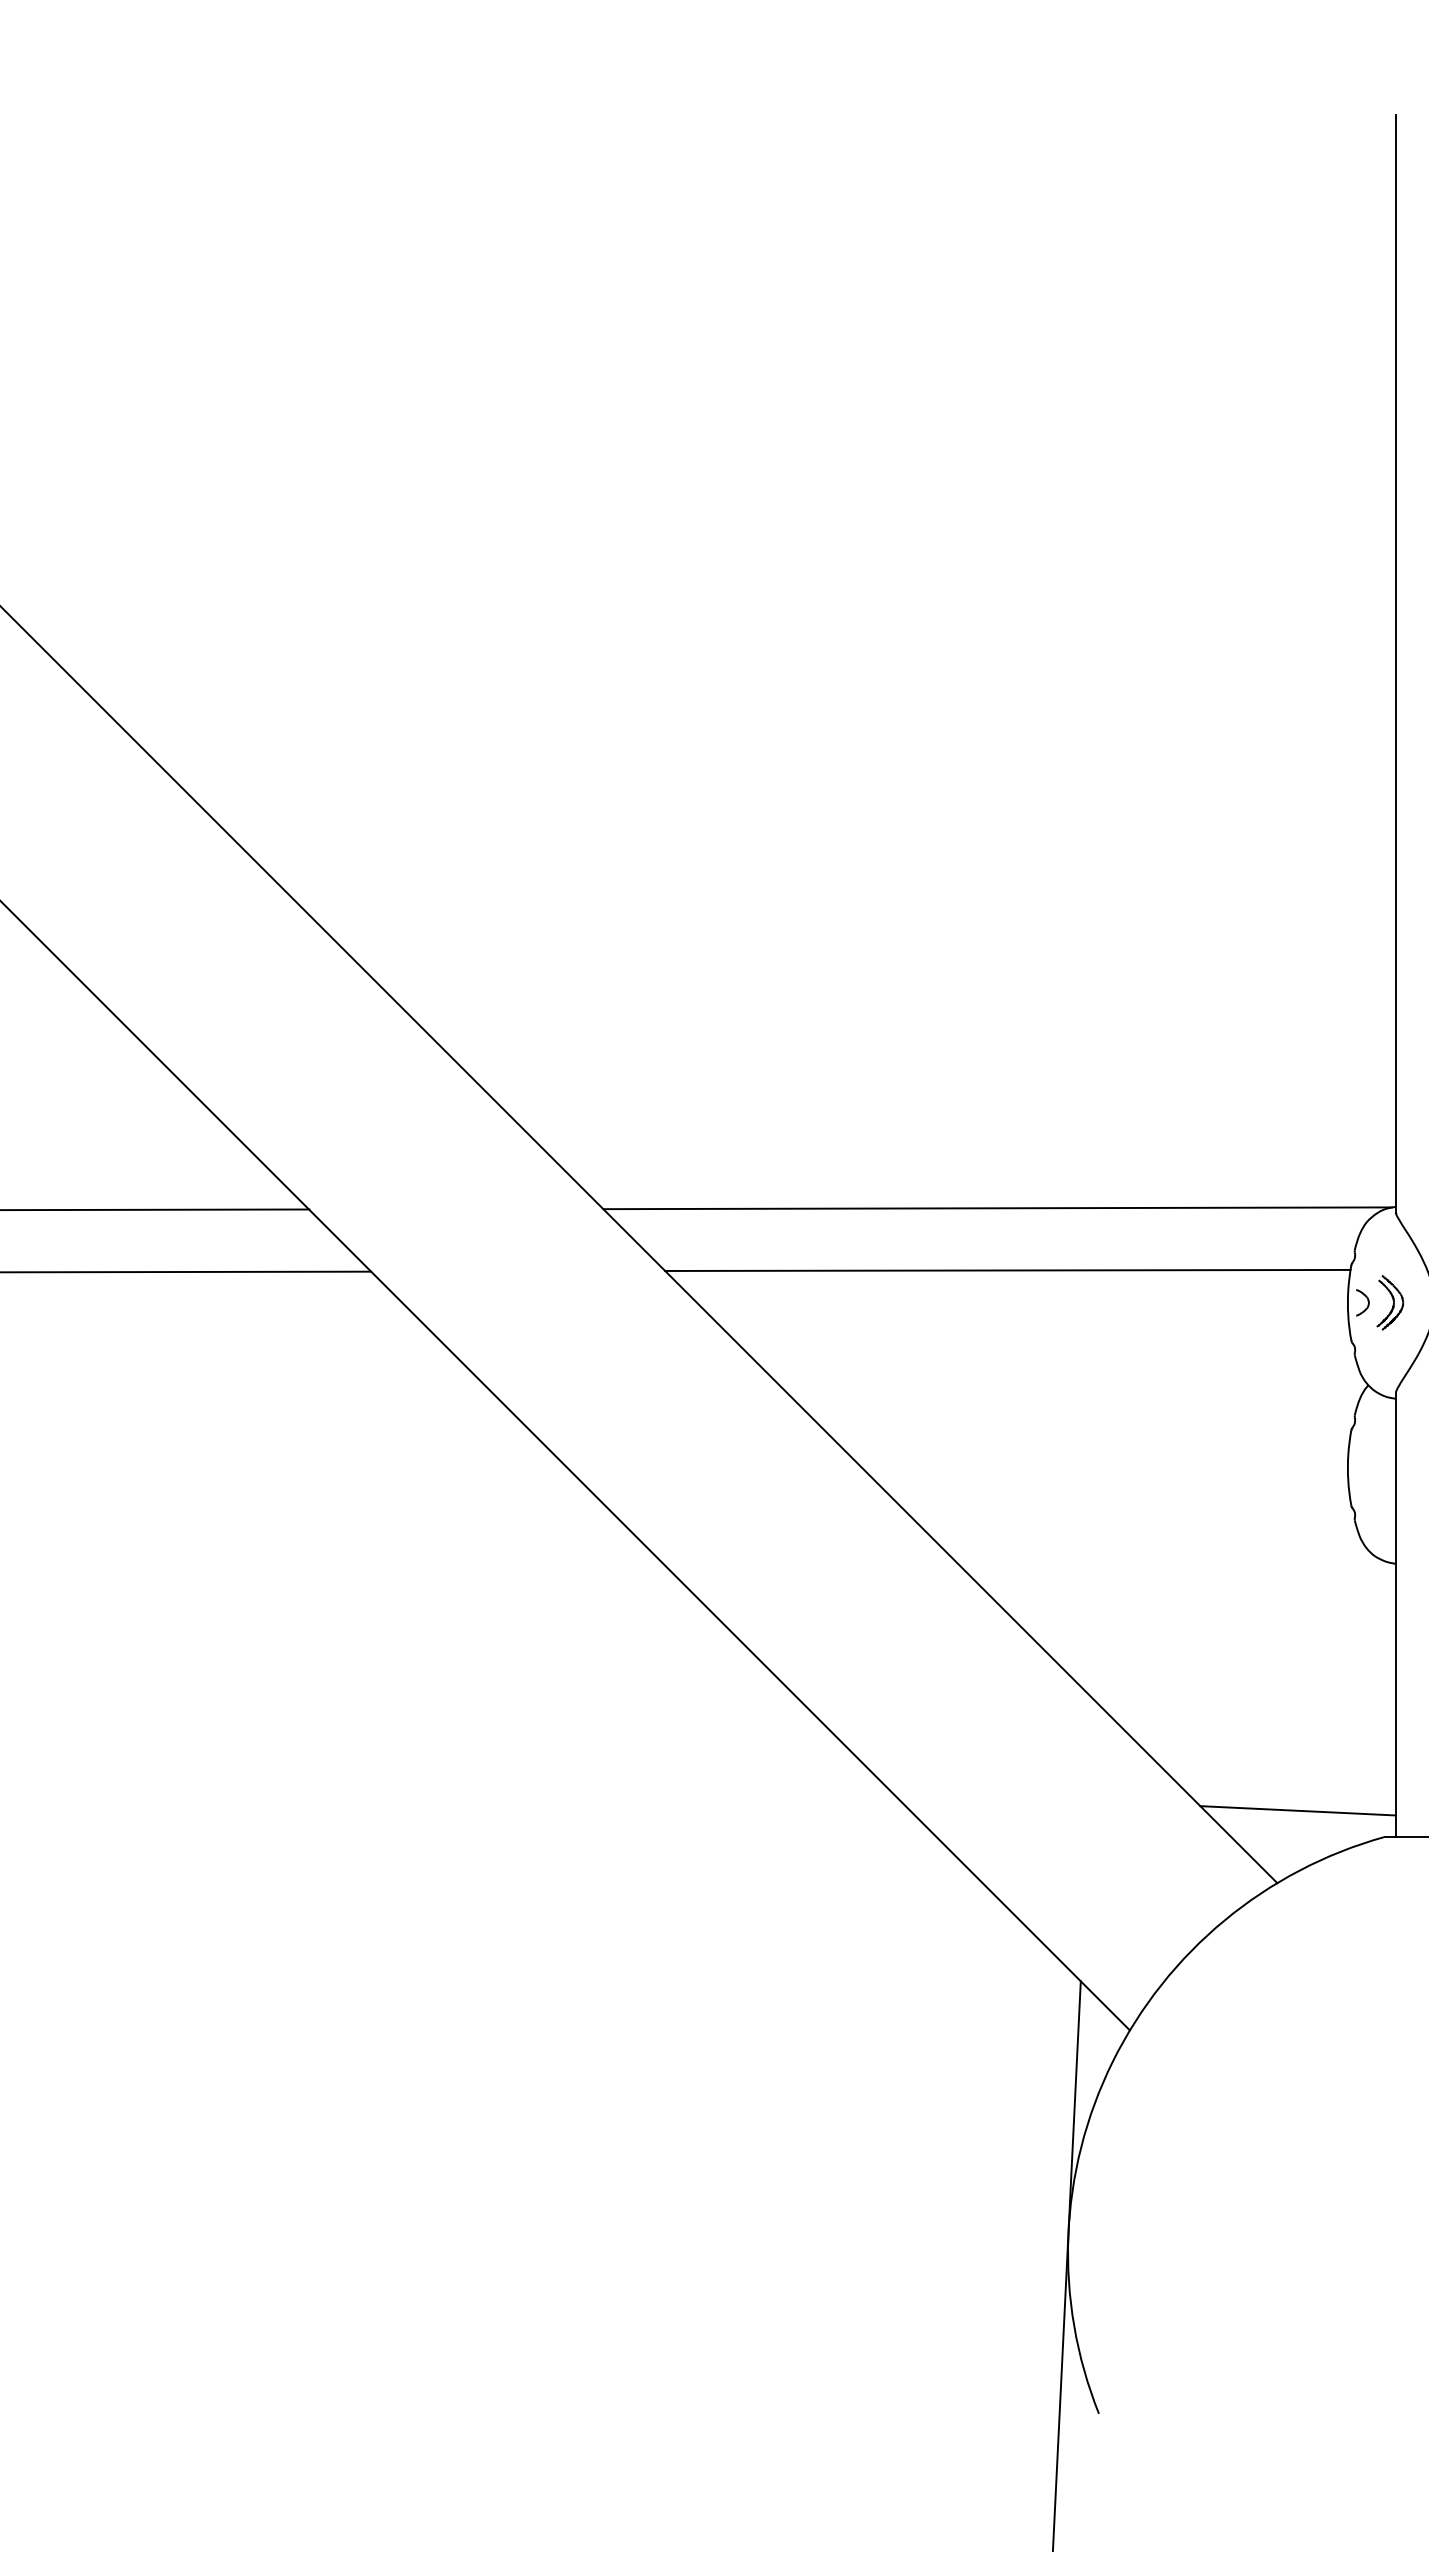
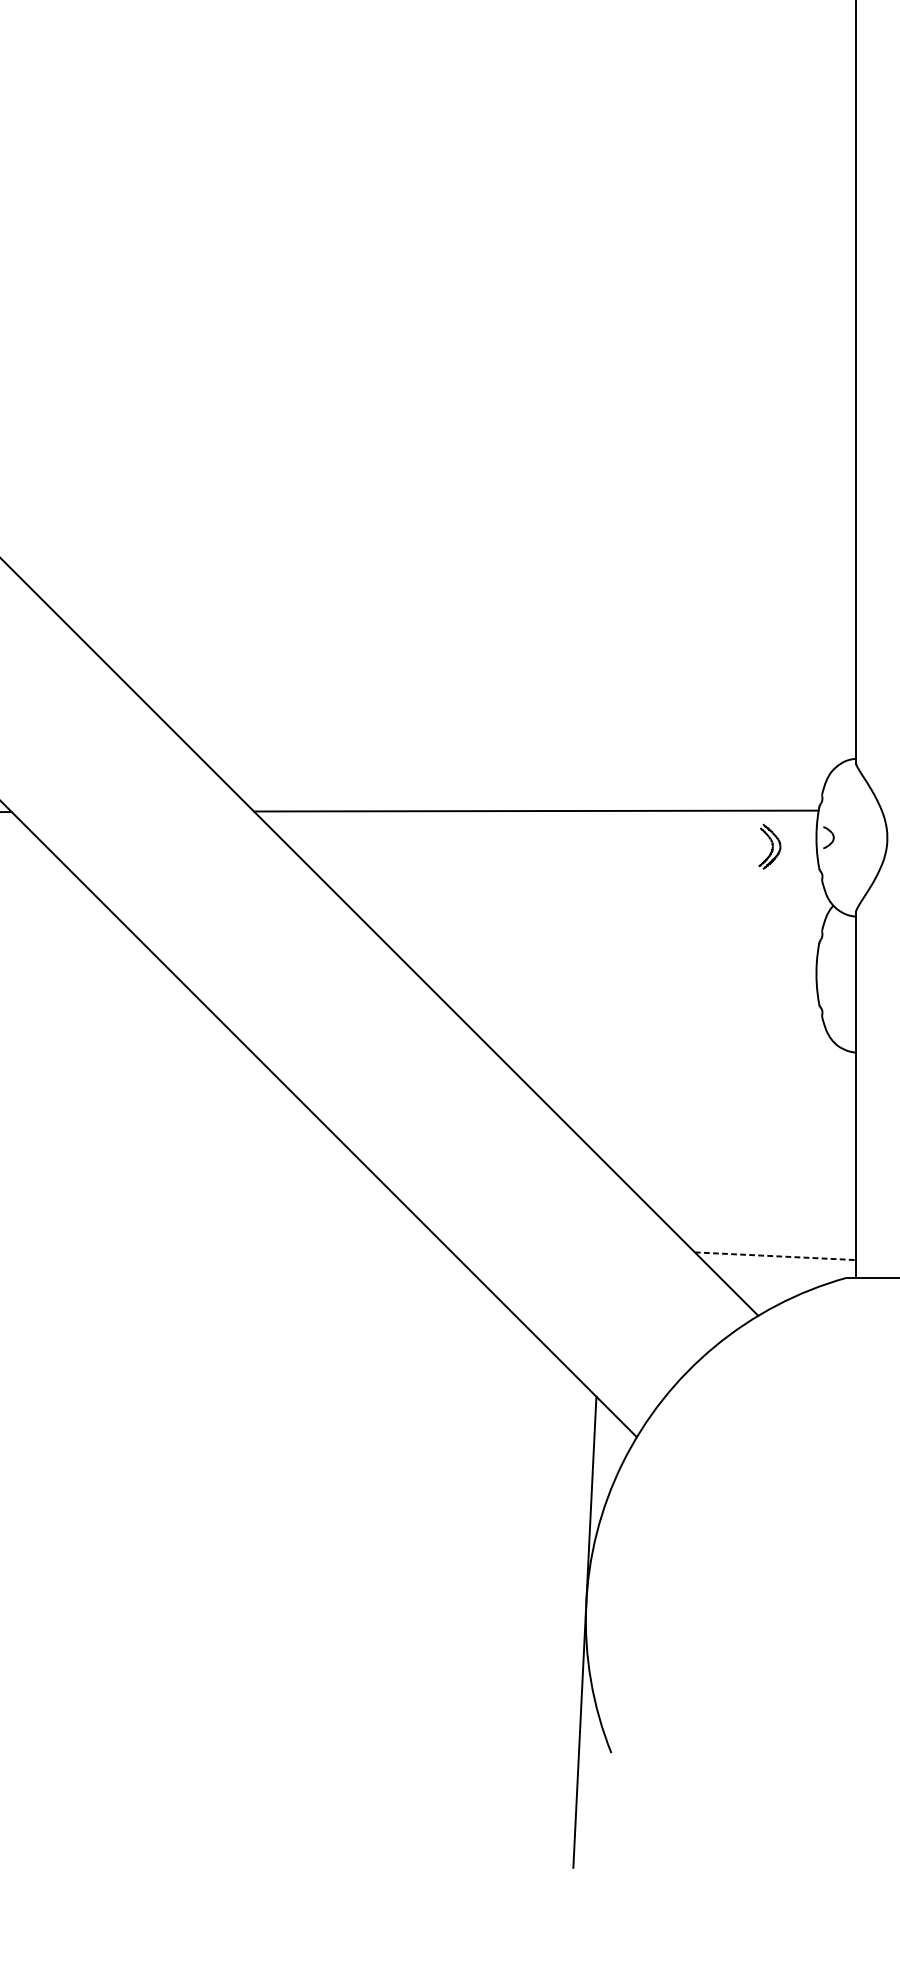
line: (997, 1208) -> (527, 759), removed
part: (1390, 1302) -> (770, 846), moved
line: (1298, 1810) -> (775, 1255), solid -> dashed

